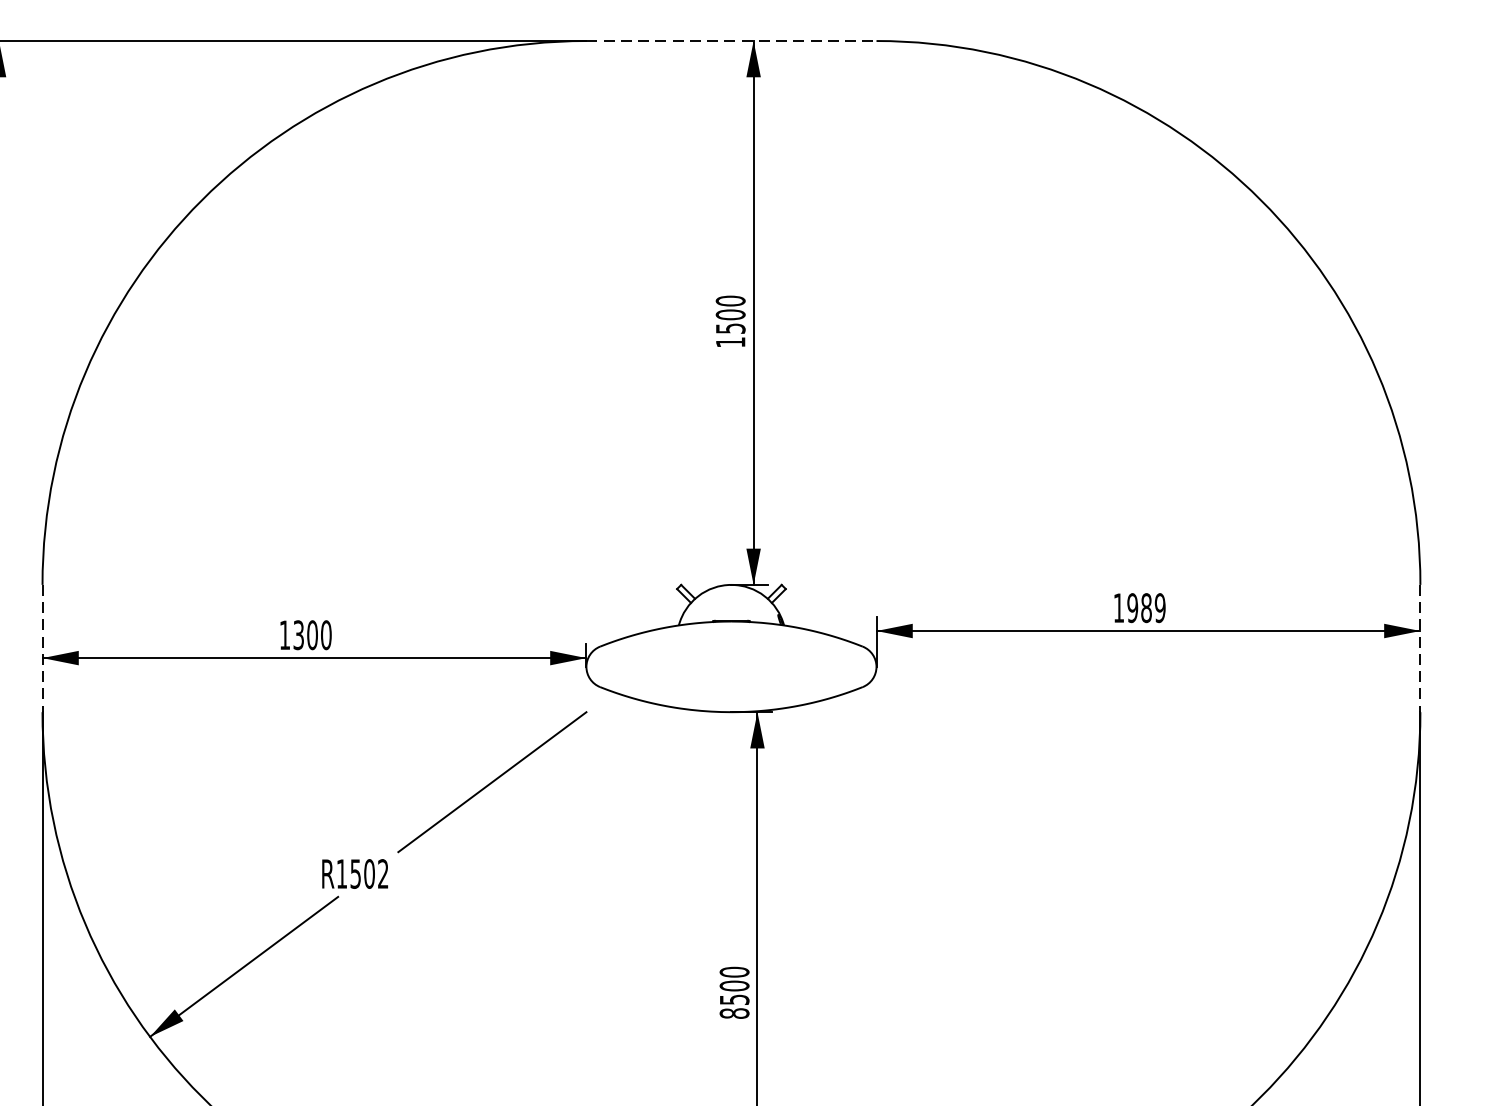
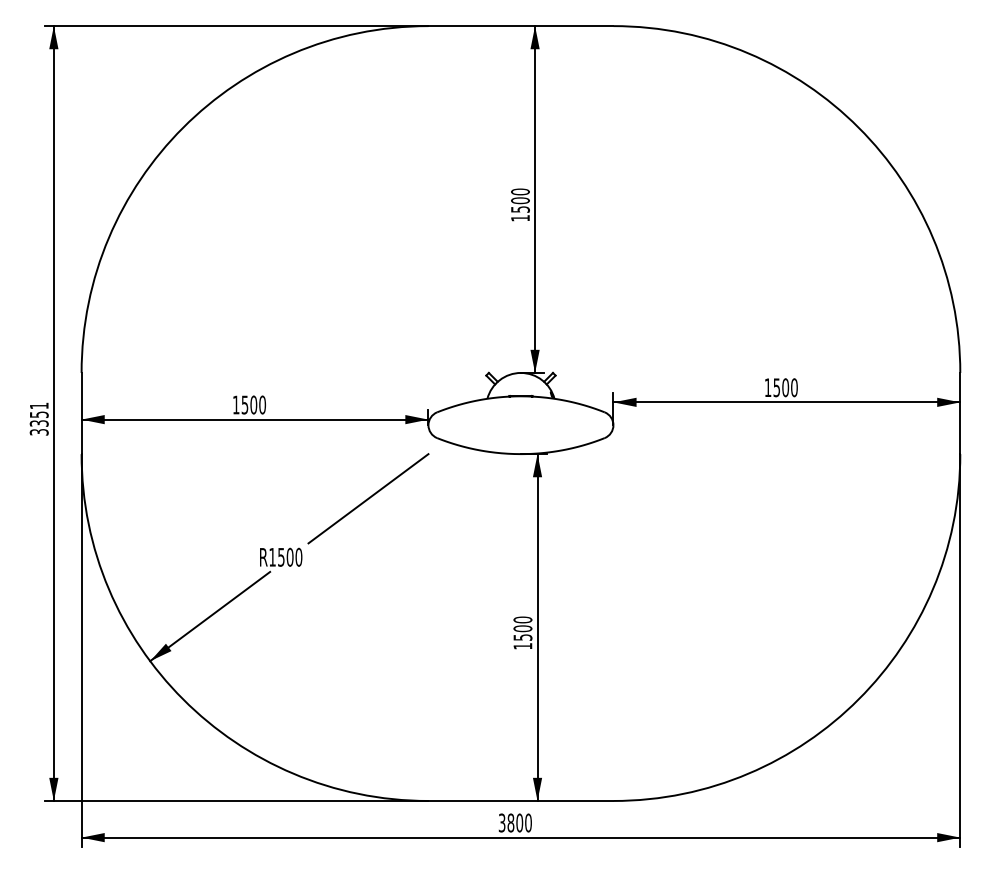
line: (732, 41) -> (521, 26), dashed -> solid
text: (1146, 607) -> (785, 387), 1989 -> 1500
text: (299, 634) -> (245, 404), 1300 -> 1500
line: (42, 648) -> (81, 413), dashed -> solid
line: (1420, 648) -> (960, 413), dashed -> solid
text: (382, 874) -> (298, 557), R1502 -> R1500
text: (733, 1012) -> (522, 645), 8500 -> 1500

